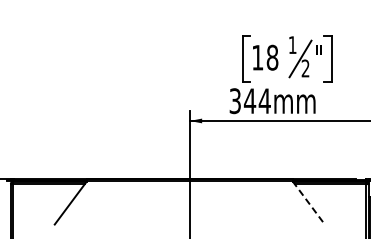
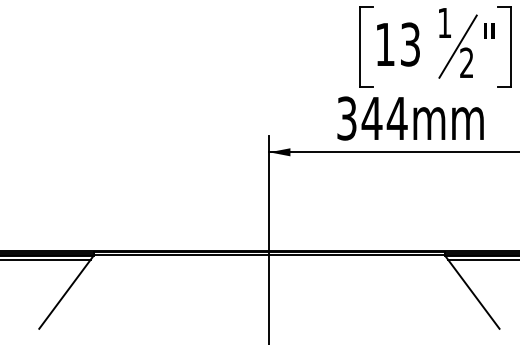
text: (272, 57) -> (410, 44), 18 -> 13
line: (309, 203) -> (473, 292), dashed -> solid

